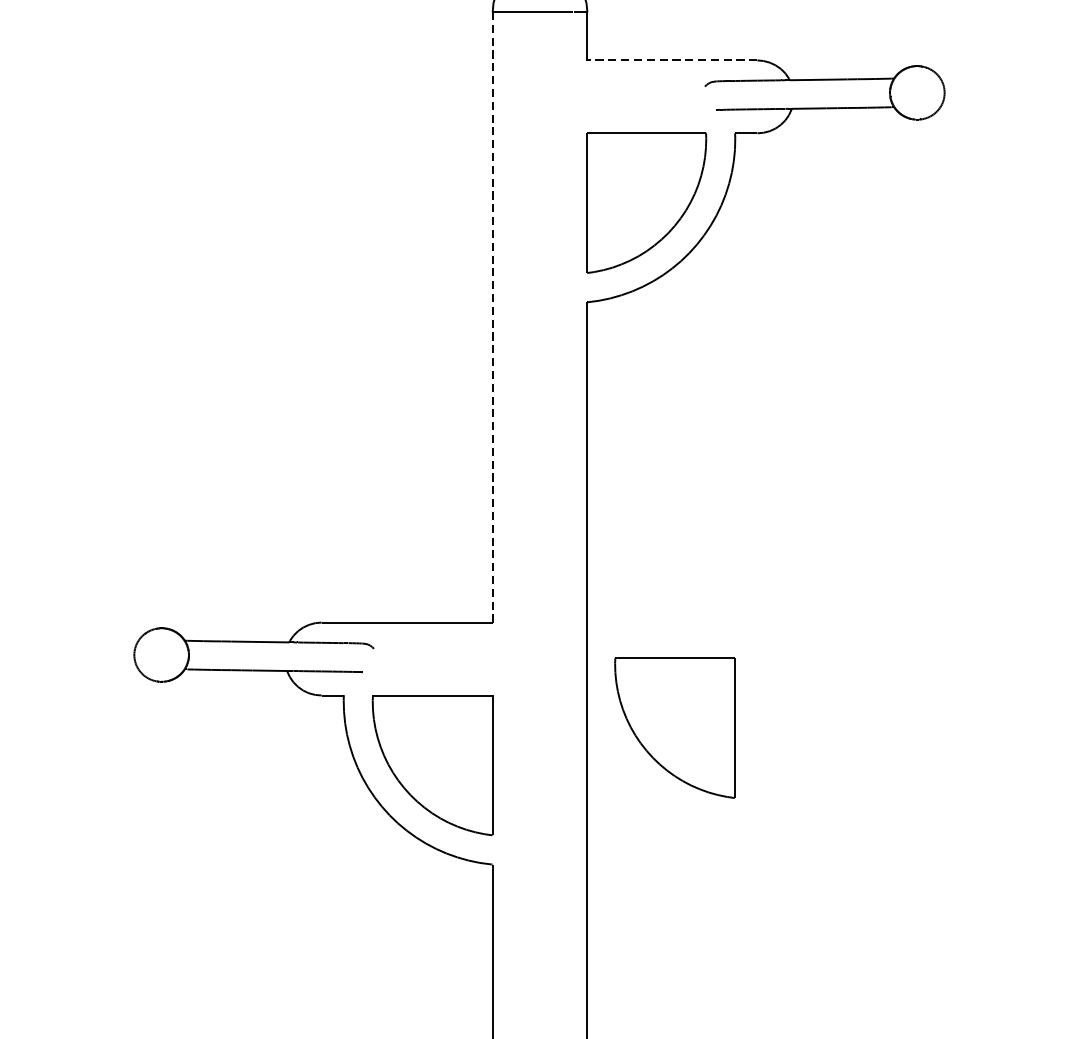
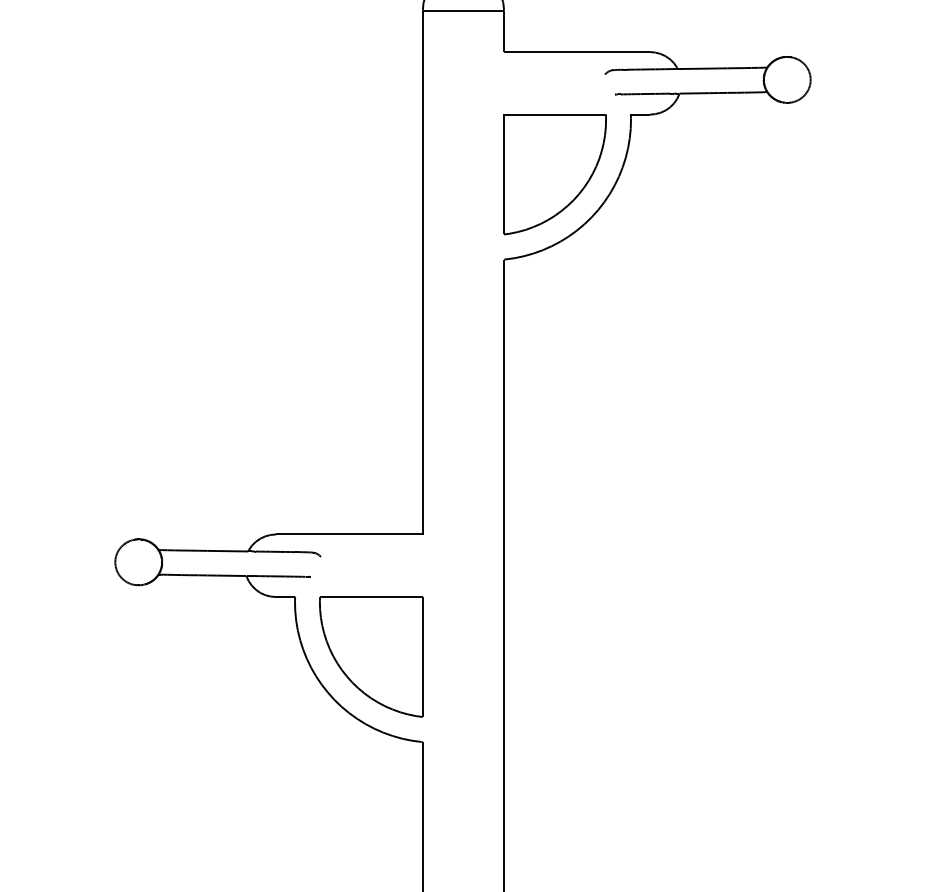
line: (672, 60) -> (577, 52), dashed -> solid
line: (492, 317) -> (422, 272), dashed -> solid
part: (675, 727) -> (579, 624), removed

